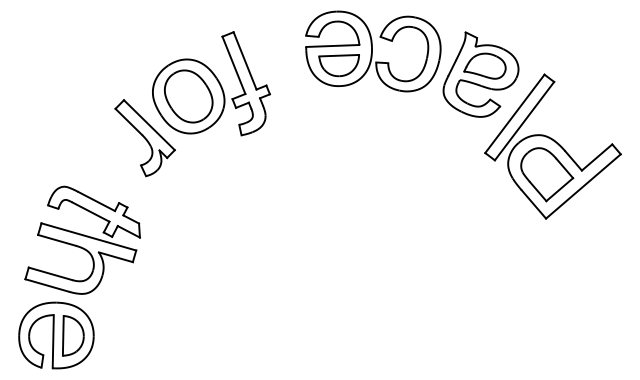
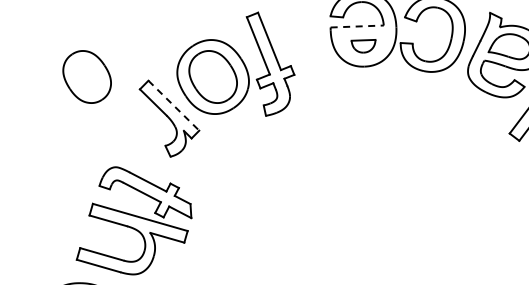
line: (332, 46) -> (356, 27), solid -> dashed
part: (338, 65) -> (362, 46), size x0.6
part: (62, 96) -> (86, 77), added
line: (149, 125) -> (173, 106), solid -> dashed
part: (82, 239) -> (133, 220), moved

